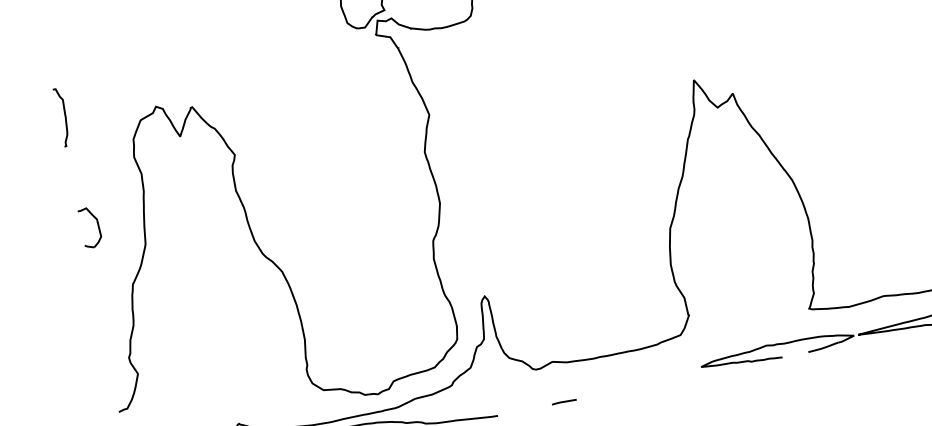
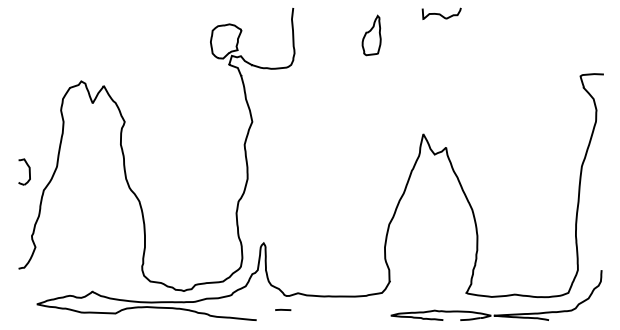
curve: (64, 116) -> (22, 75), removed
part: (90, 226) -> (24, 171), moved
line: (564, 401) -> (283, 309), moved

